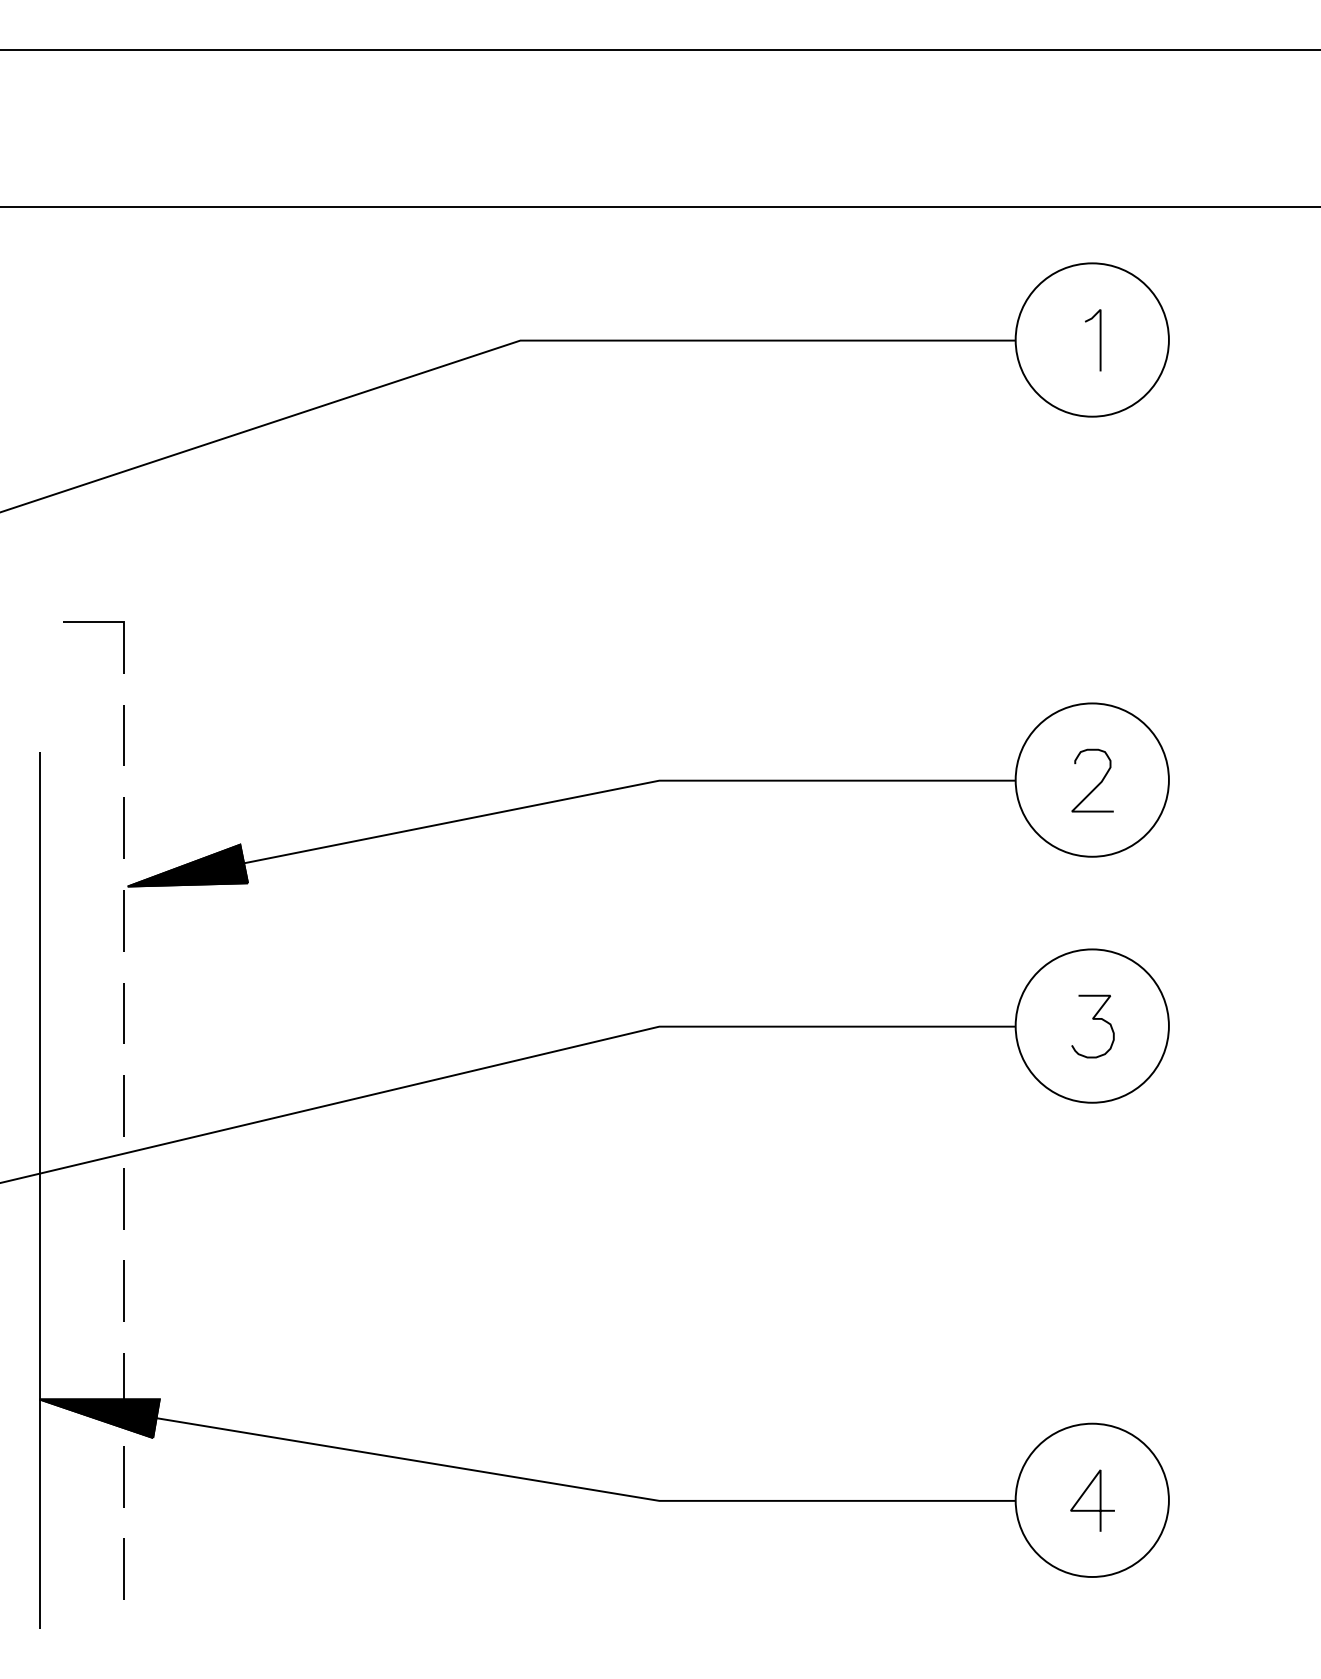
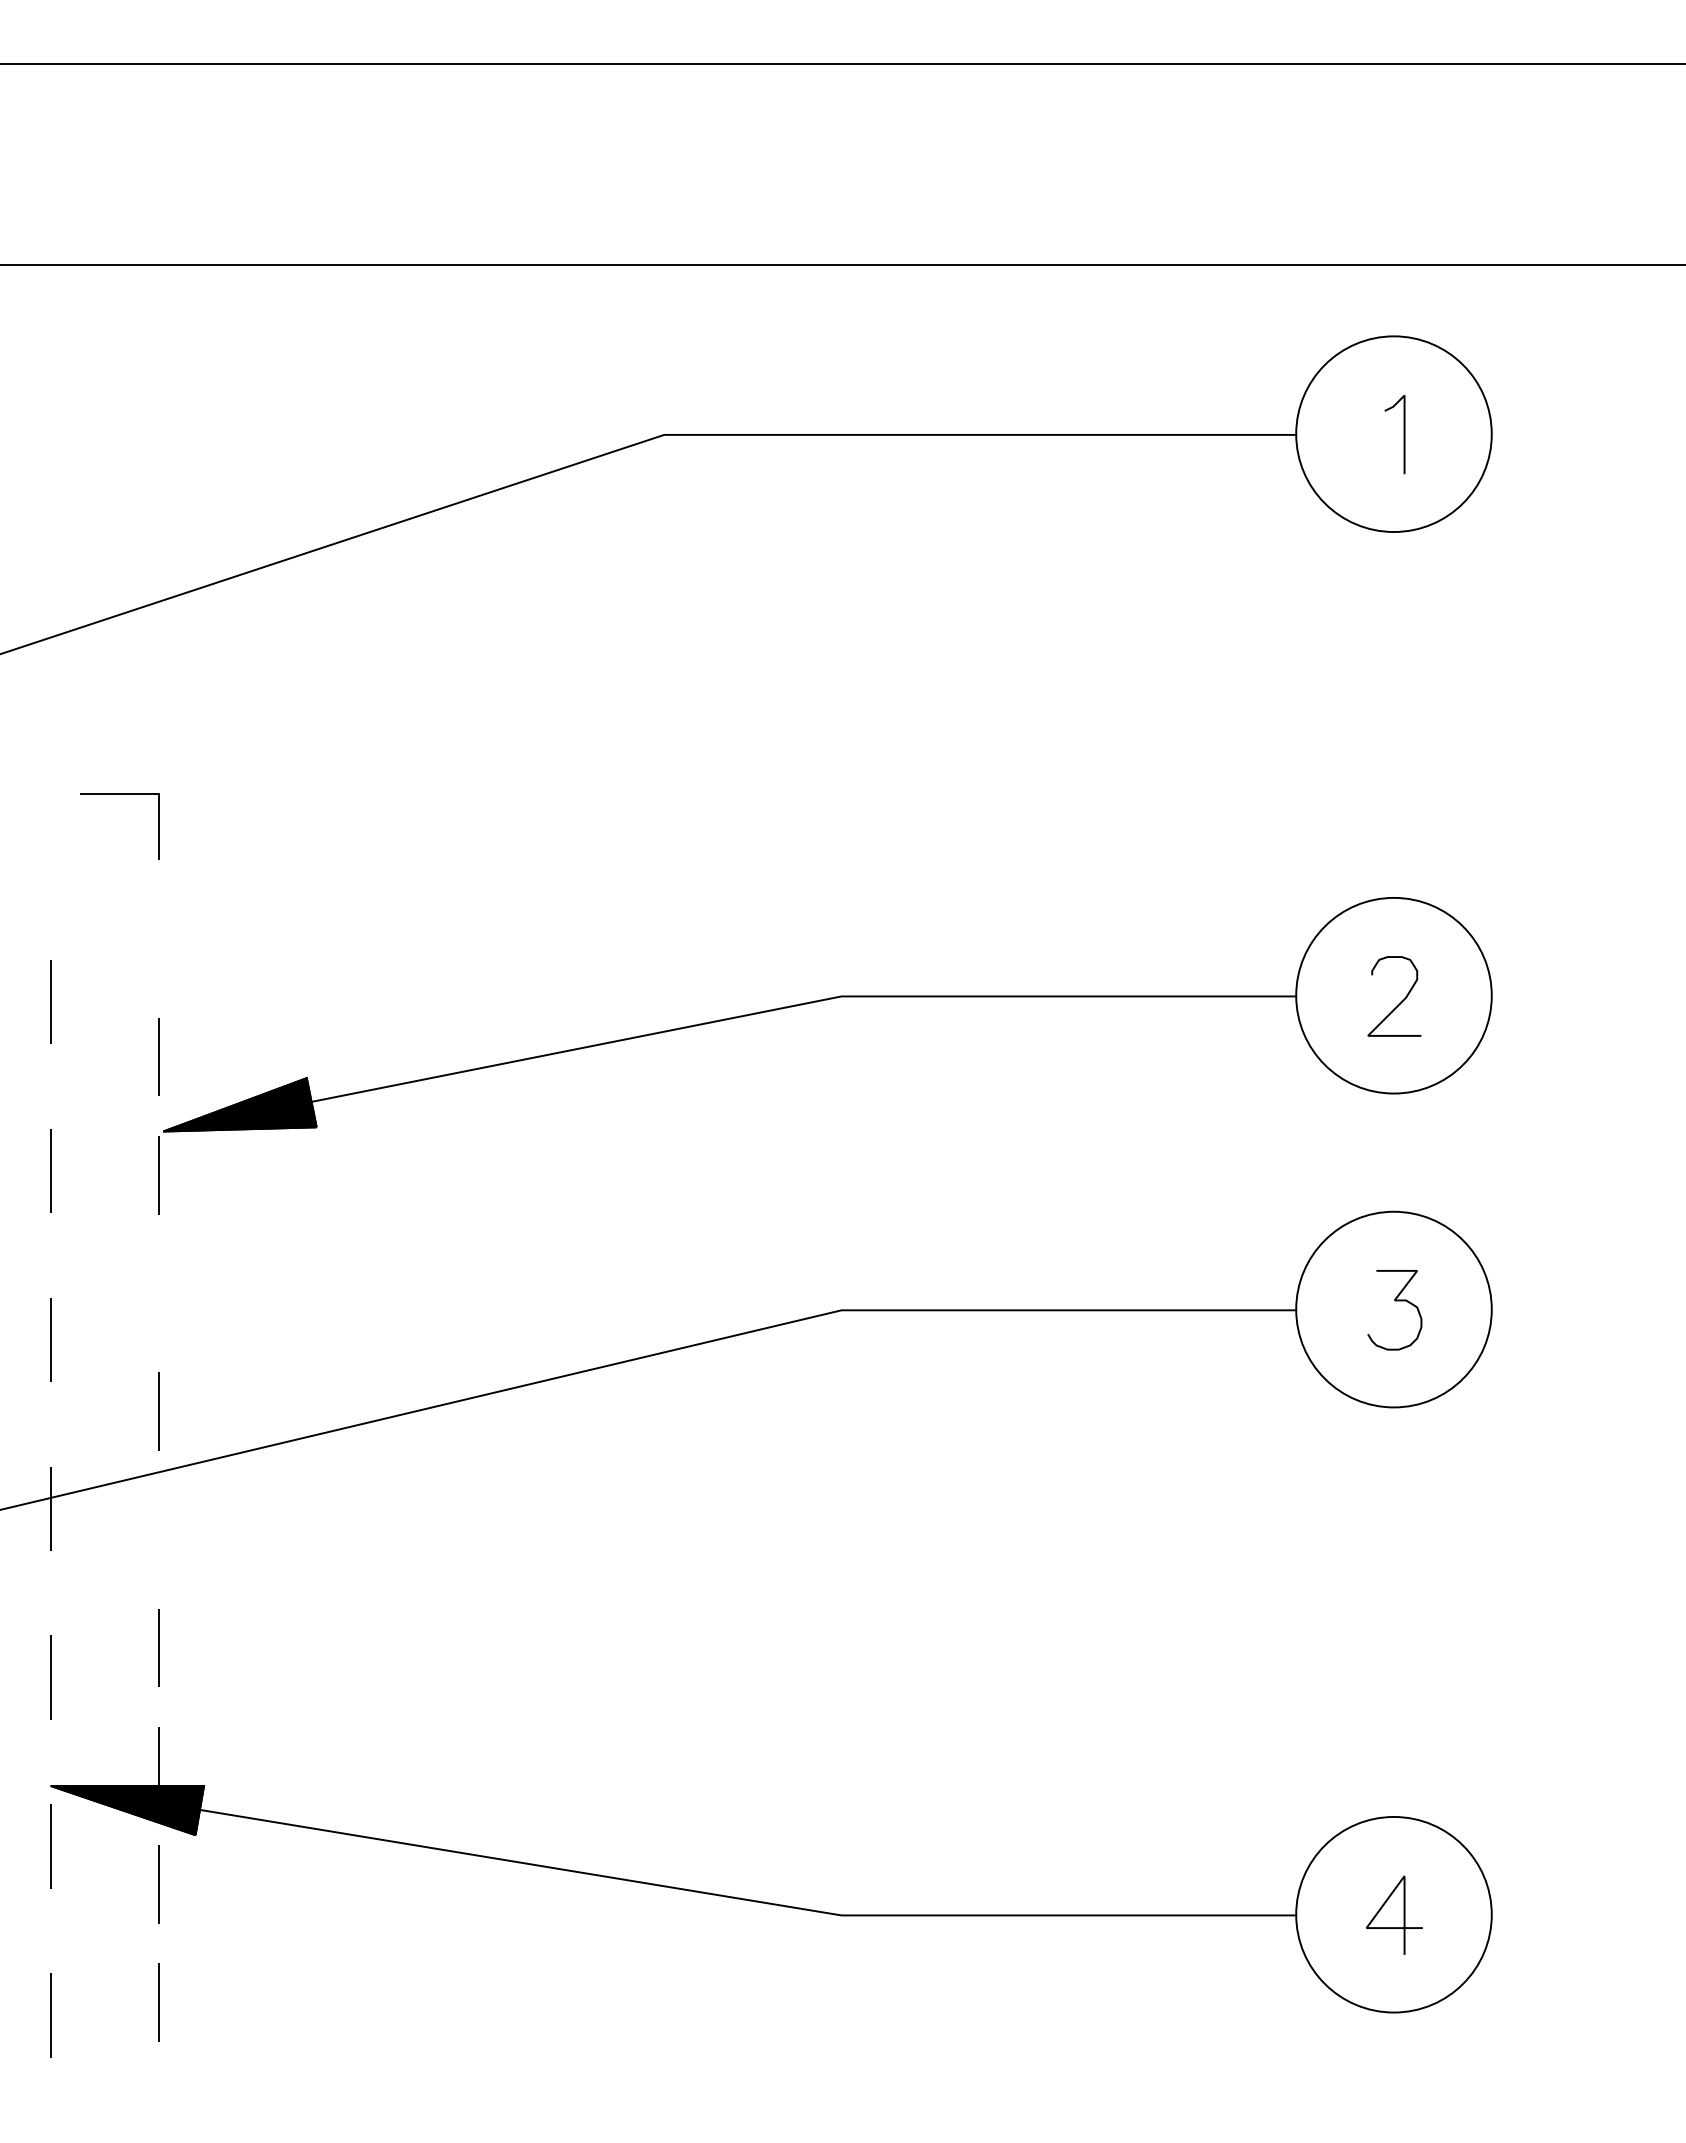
line: (124, 735) -> (158, 938), removed
line: (124, 1013) -> (158, 1293), removed
line: (39, 1190) -> (50, 1519), solid -> dashed
line: (124, 1198) -> (158, 1529), removed

